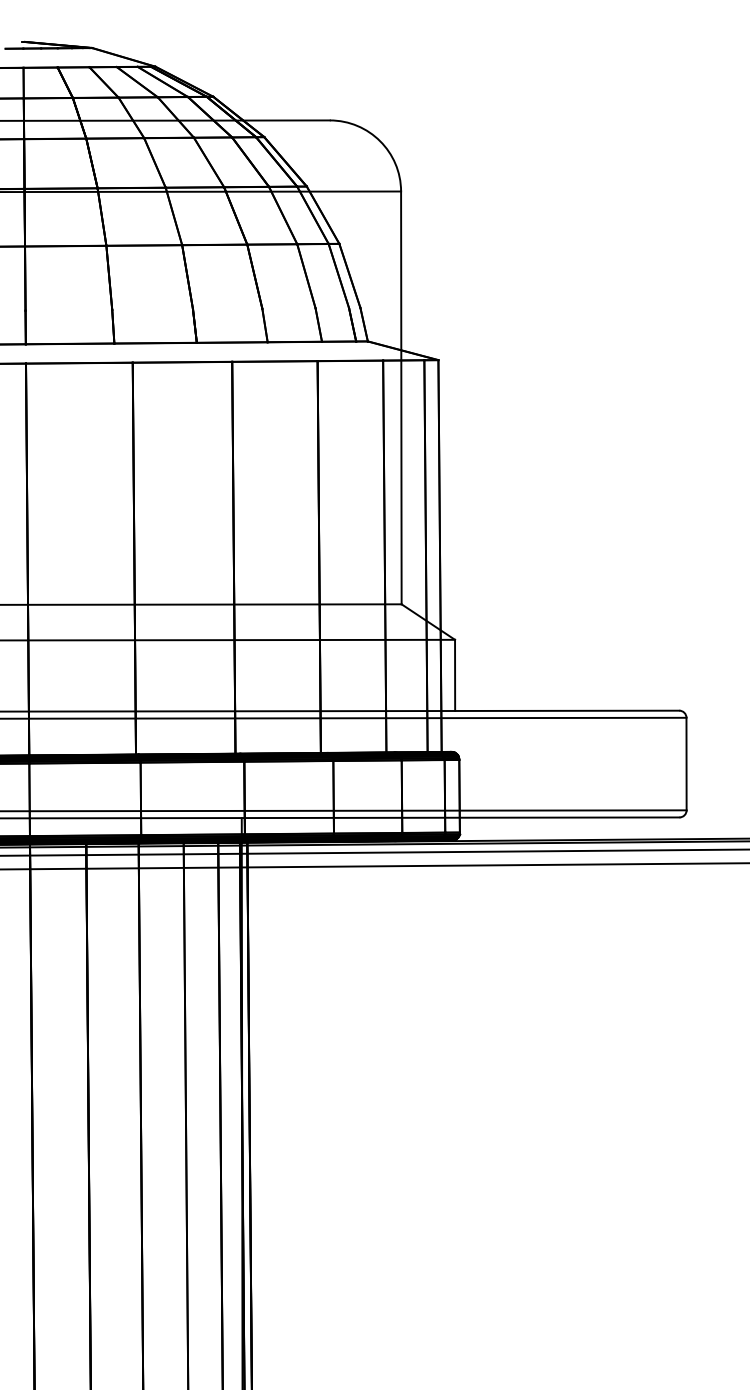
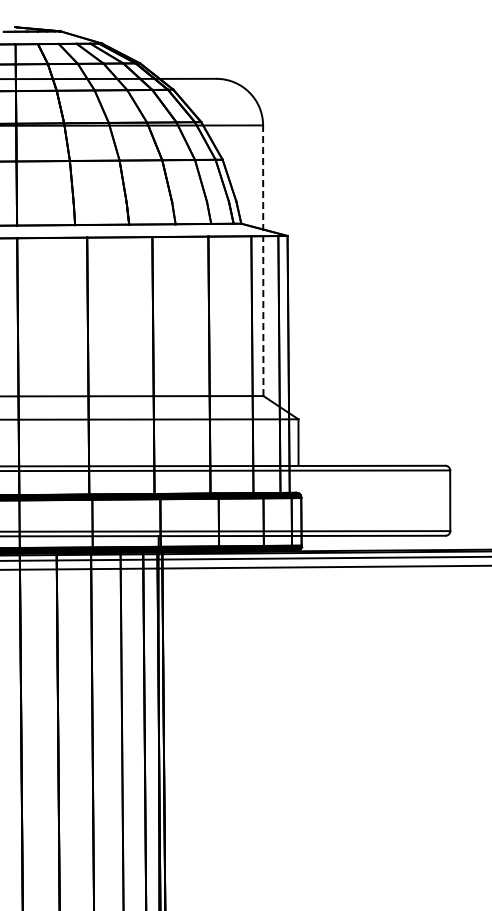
line: (401, 397) -> (263, 260), solid -> dashed

